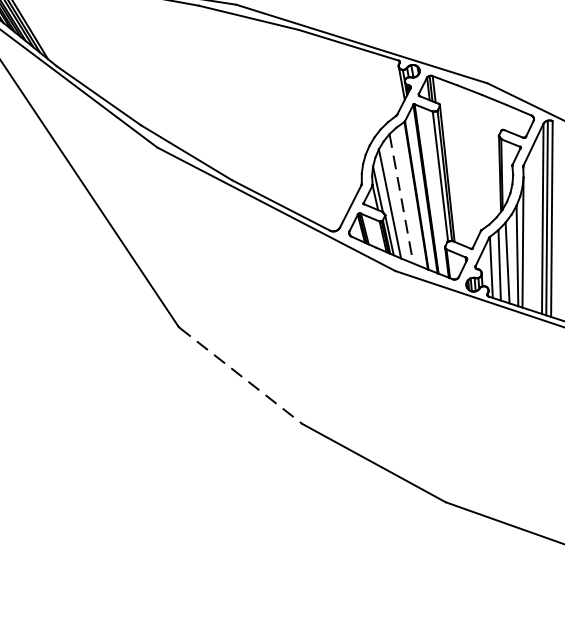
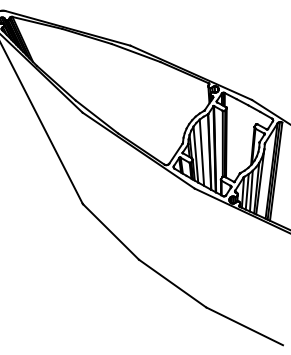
line: (400, 200) -> (201, 153), dashed -> solid
line: (241, 376) -> (111, 232), dashed -> solid

